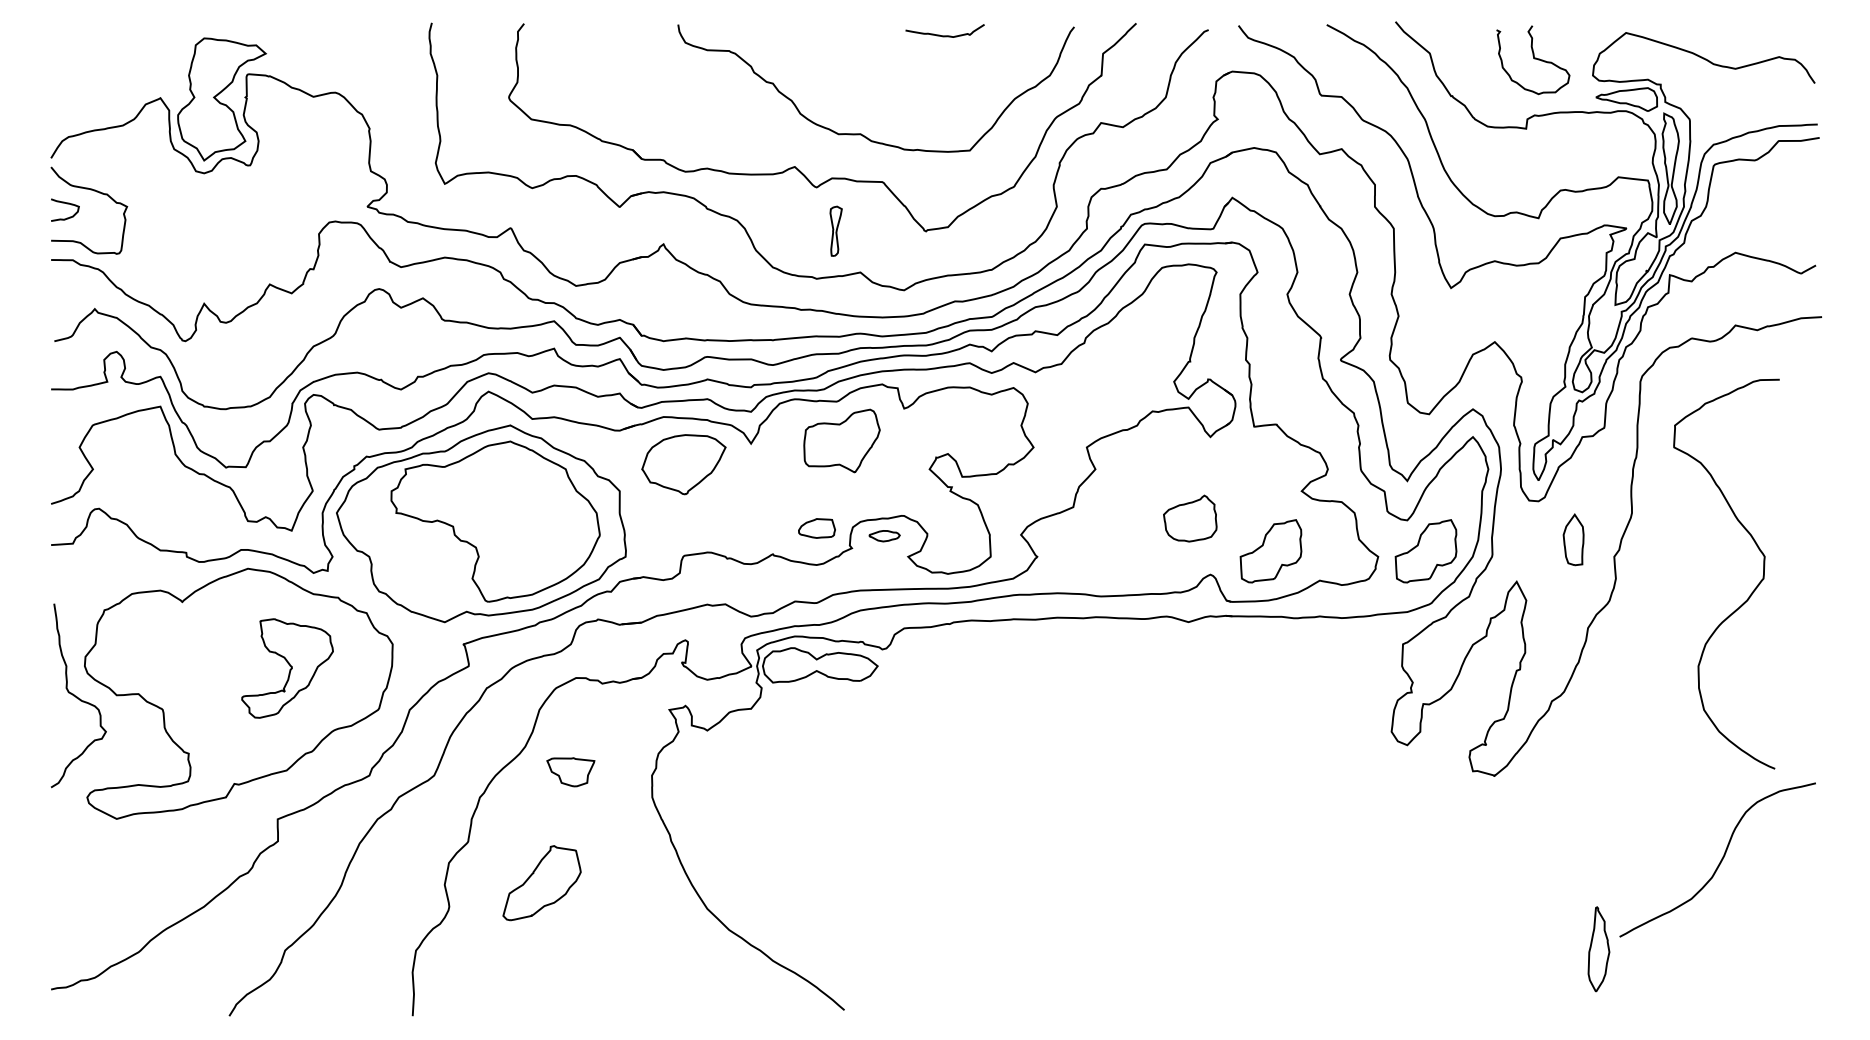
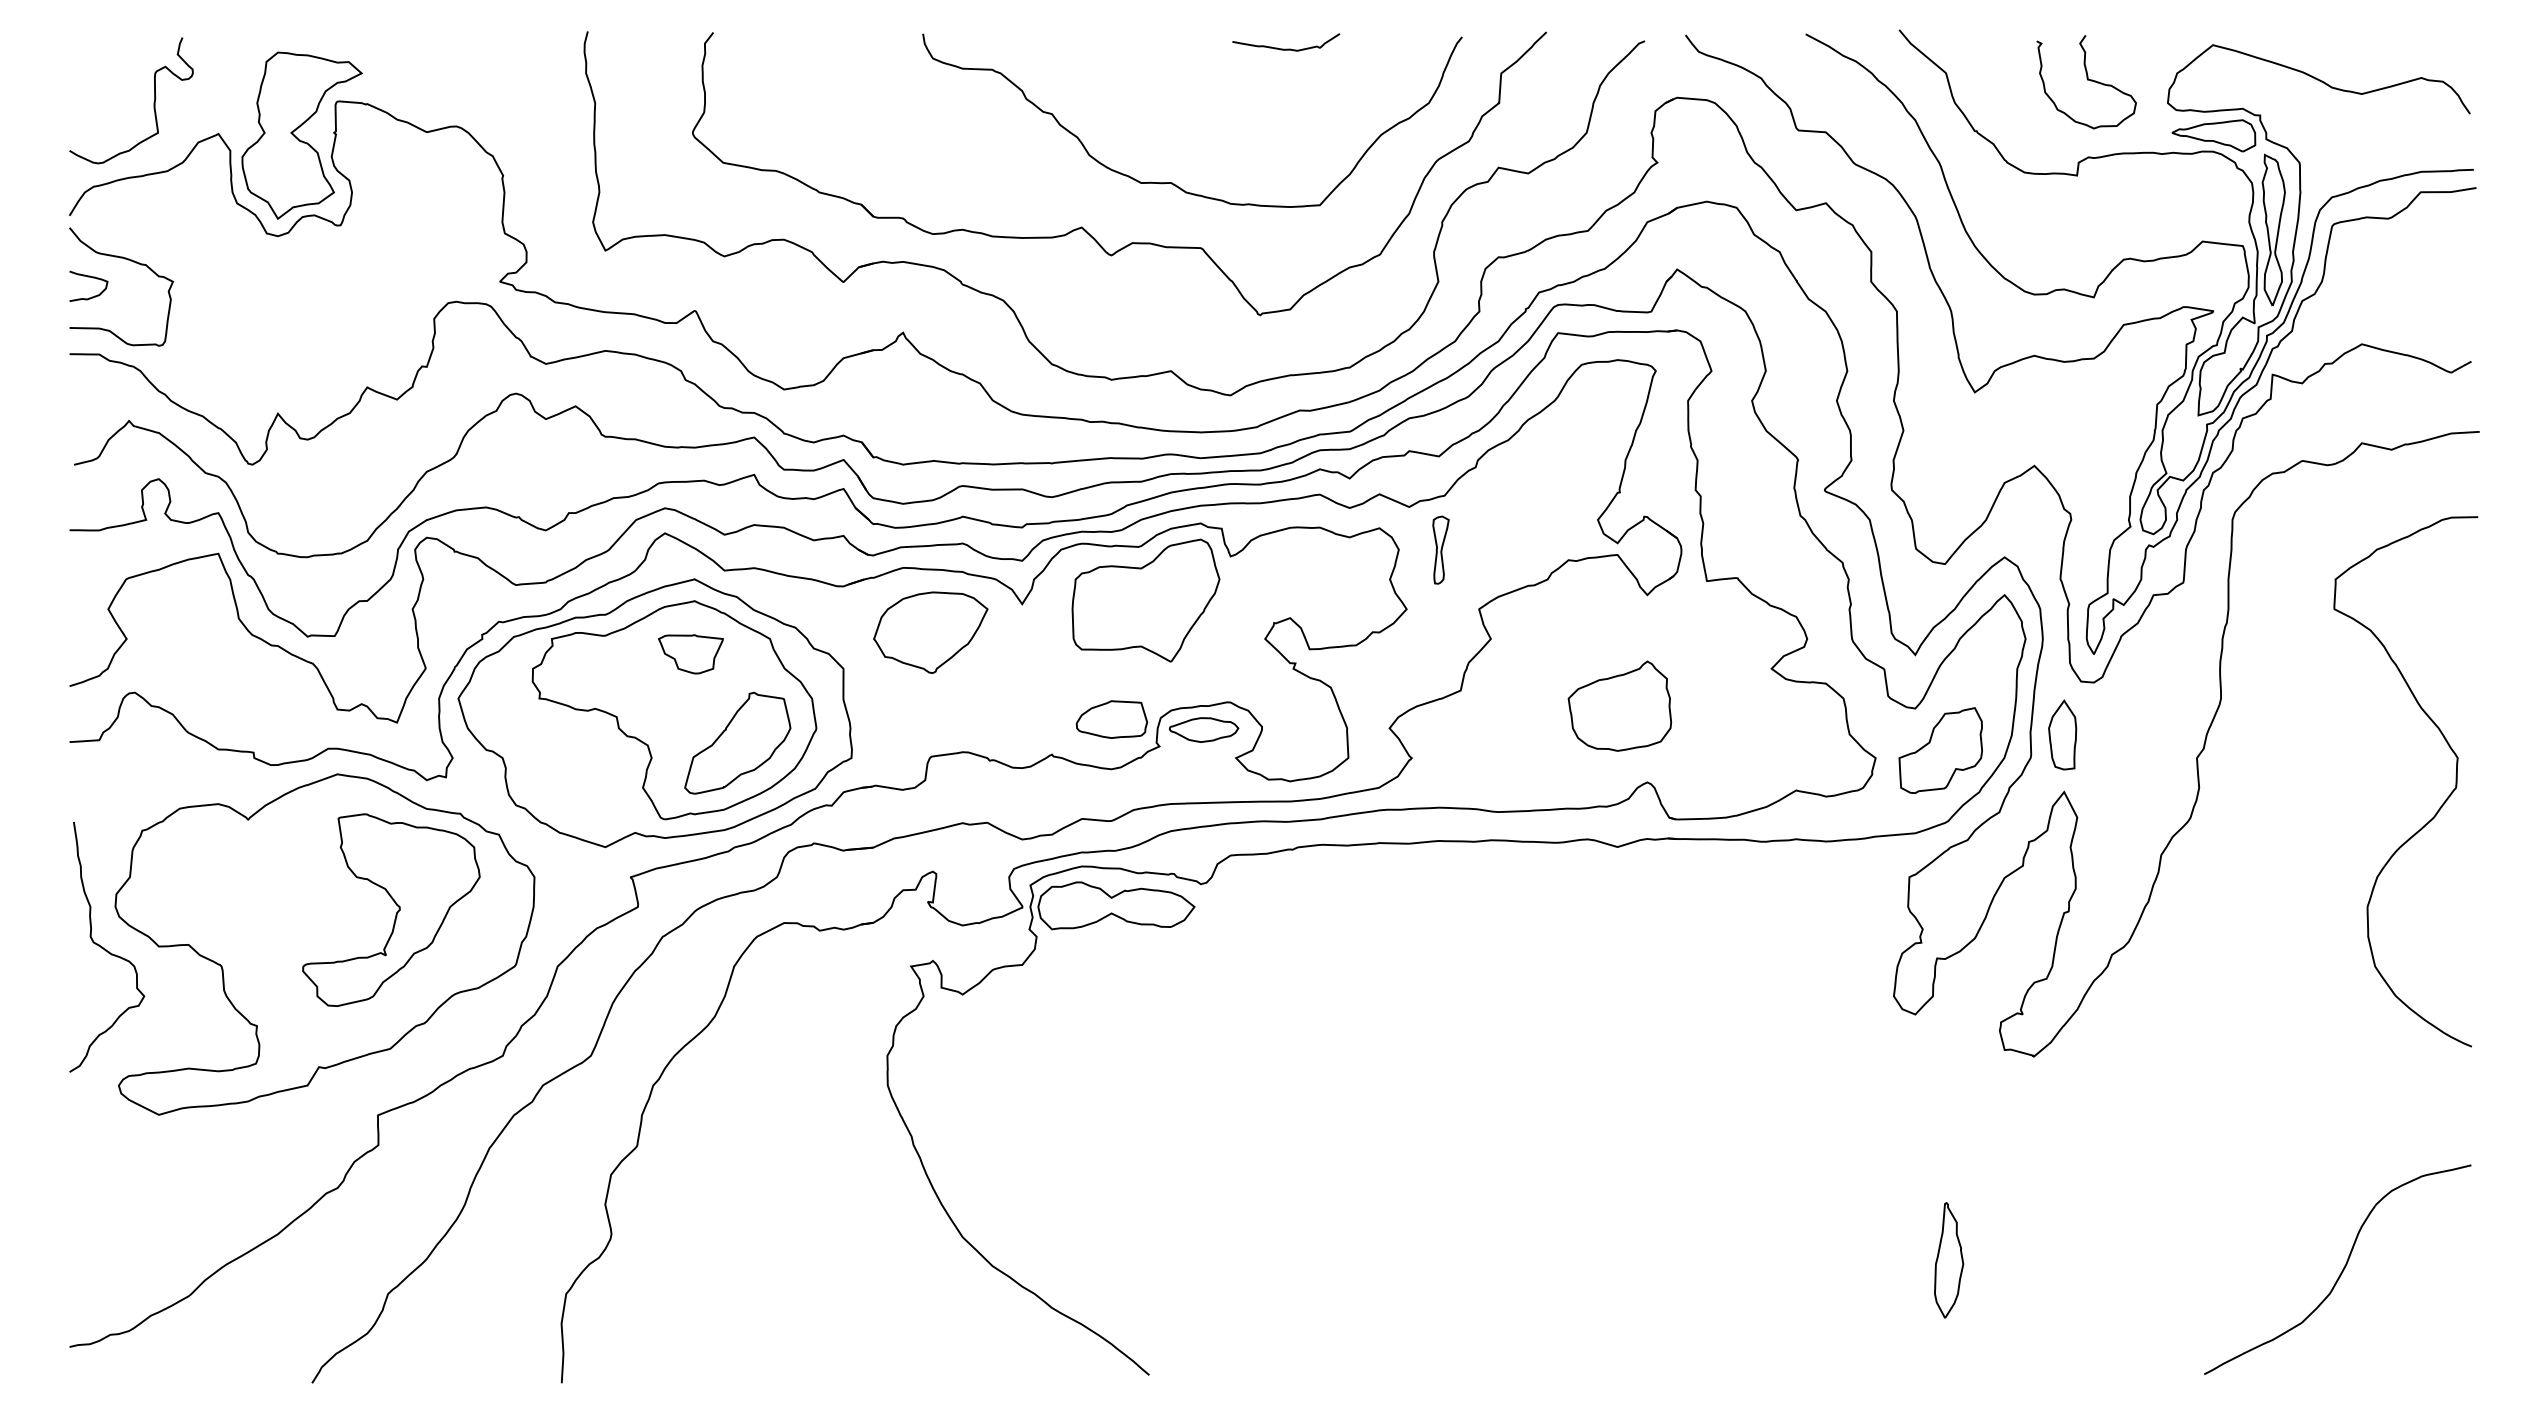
curve: (112, 75) -> (153, 102), added
part: (835, 230) -> (1440, 549), moved
part: (841, 441) -> (1145, 600), size x1.43
part: (1189, 518) -> (1619, 705), size x1.43
part: (816, 528) -> (1111, 719), size x1.43
part: (884, 535) -> (1203, 729), size x1.67
part: (1573, 539) -> (2062, 734), moved
part: (1270, 551) -> (1729, 750), removed
curve: (1751, 593) -> (2439, 807), moved
part: (287, 668) -> (391, 909), size x1.43
part: (570, 772) -> (690, 654), moved
curve: (1720, 861) -> (2341, 1271), moved
part: (541, 882) -> (737, 742), moved
part: (1599, 949) -> (1949, 1260), moved

